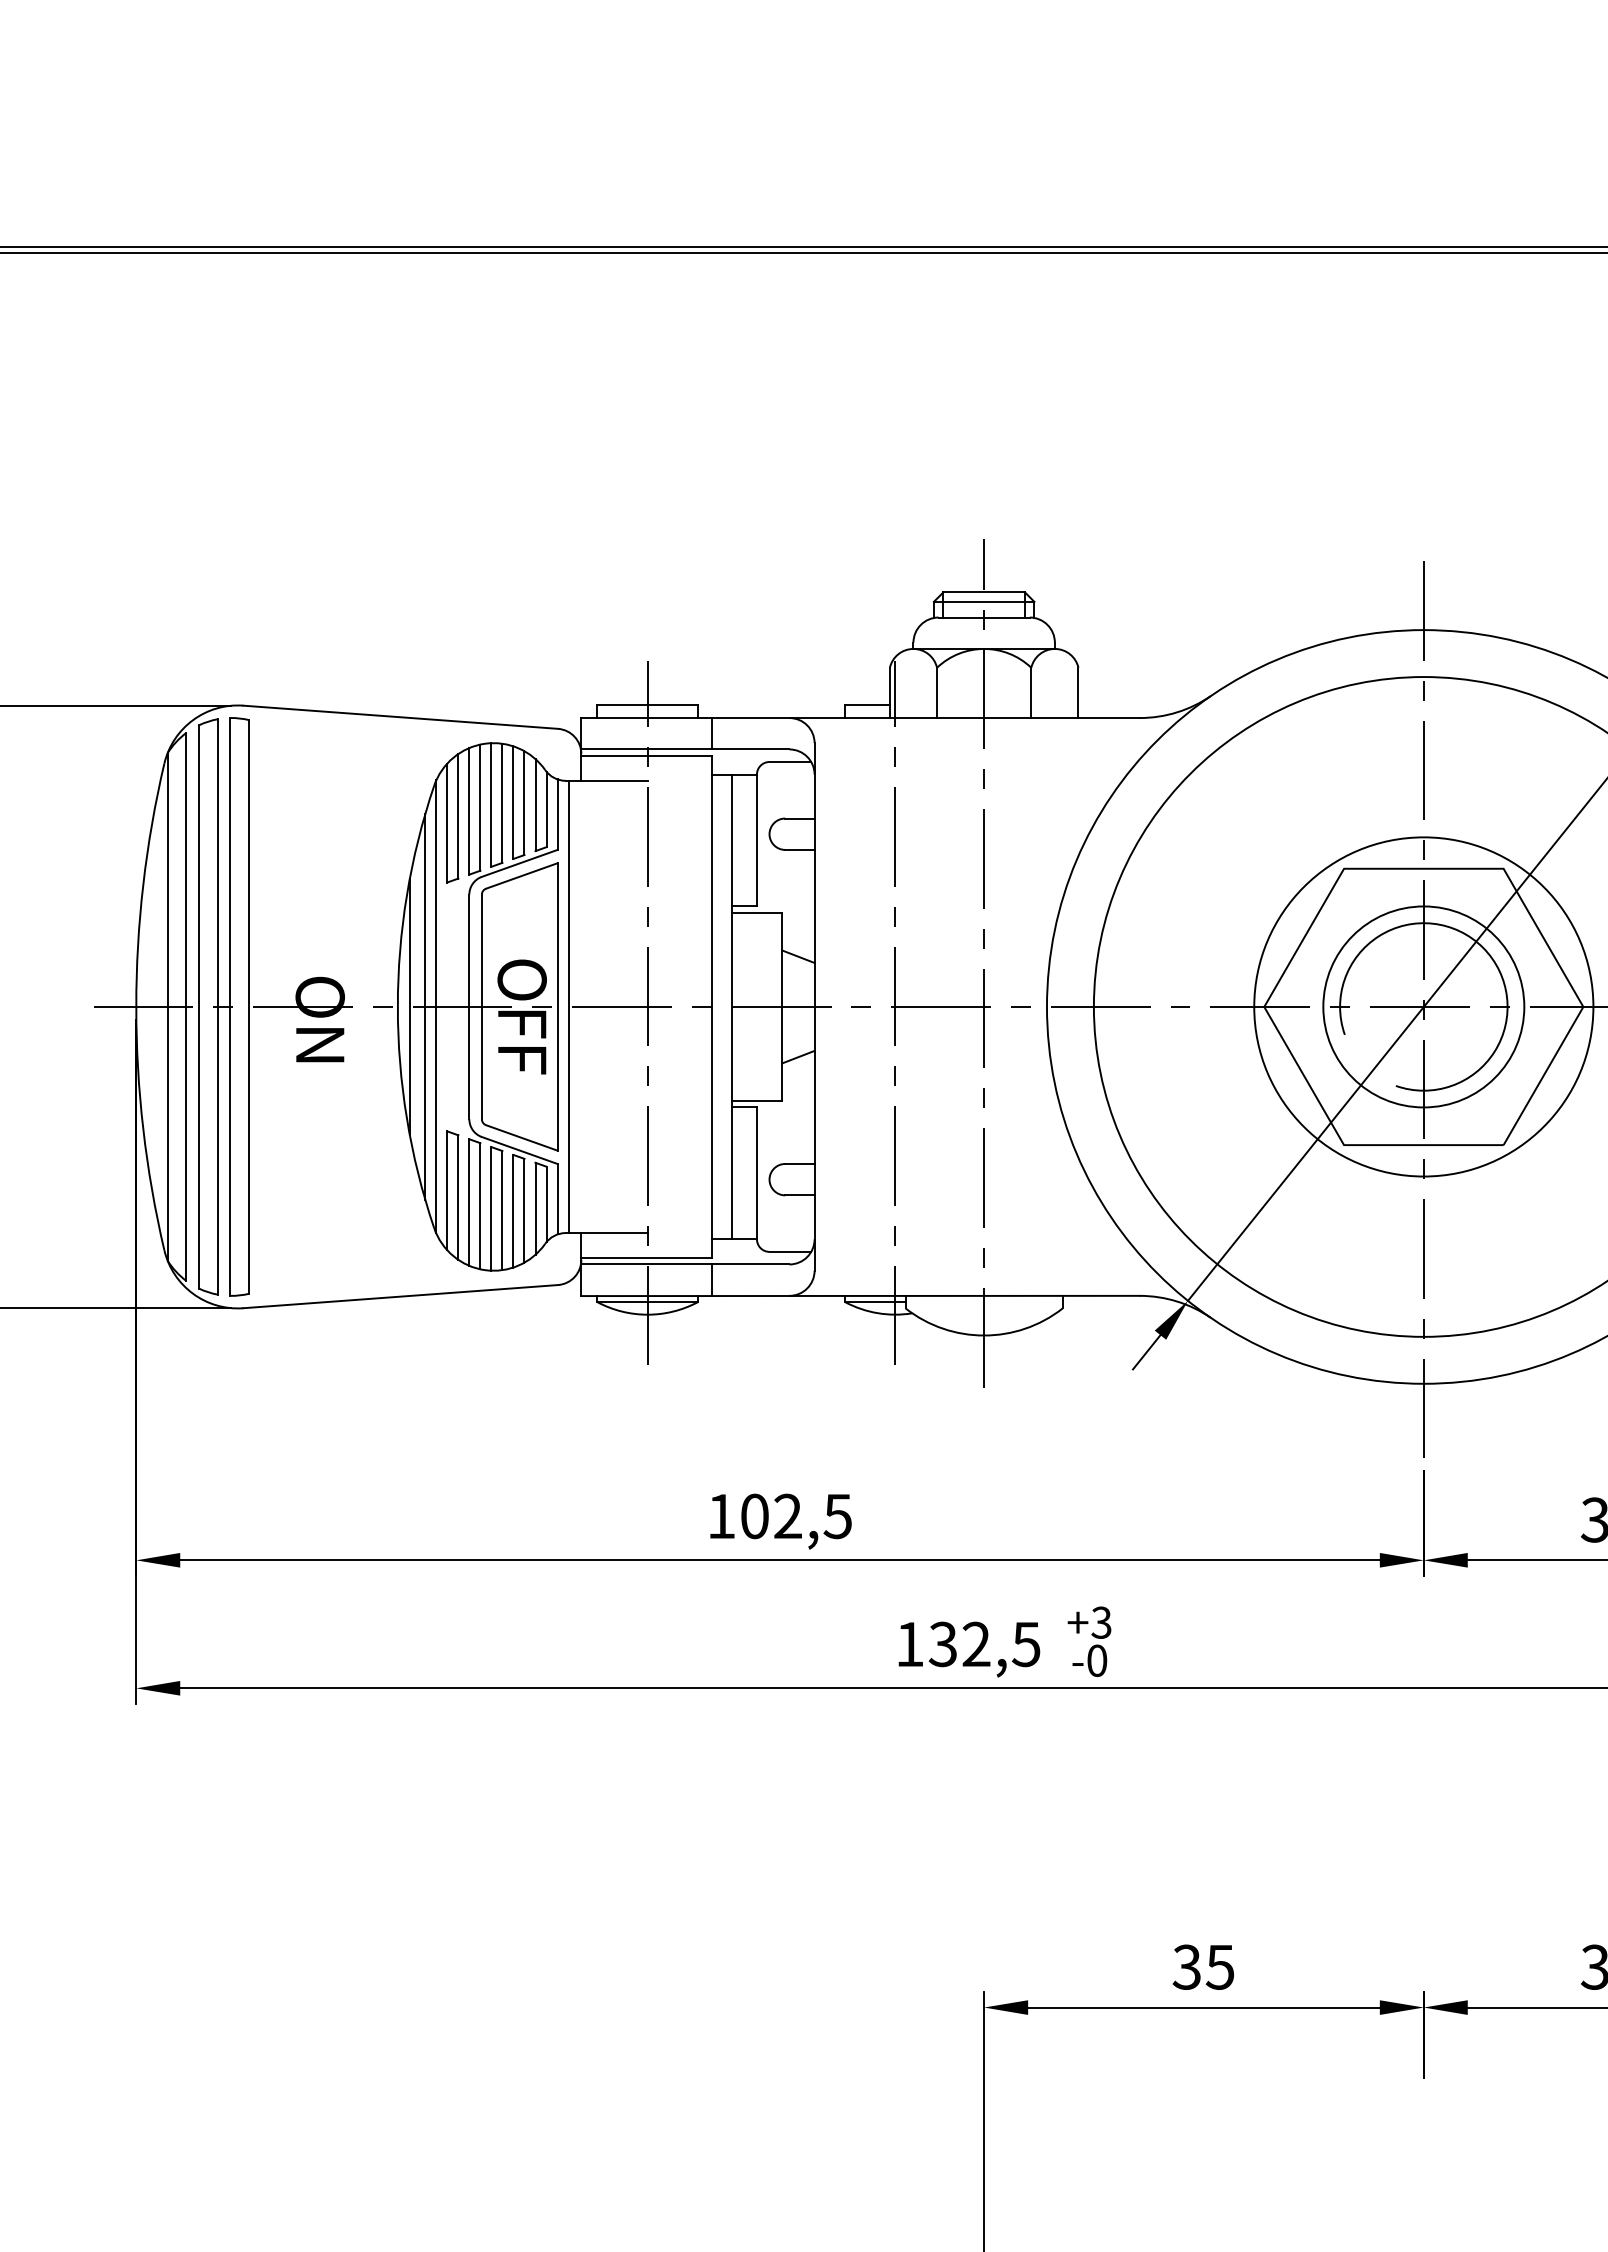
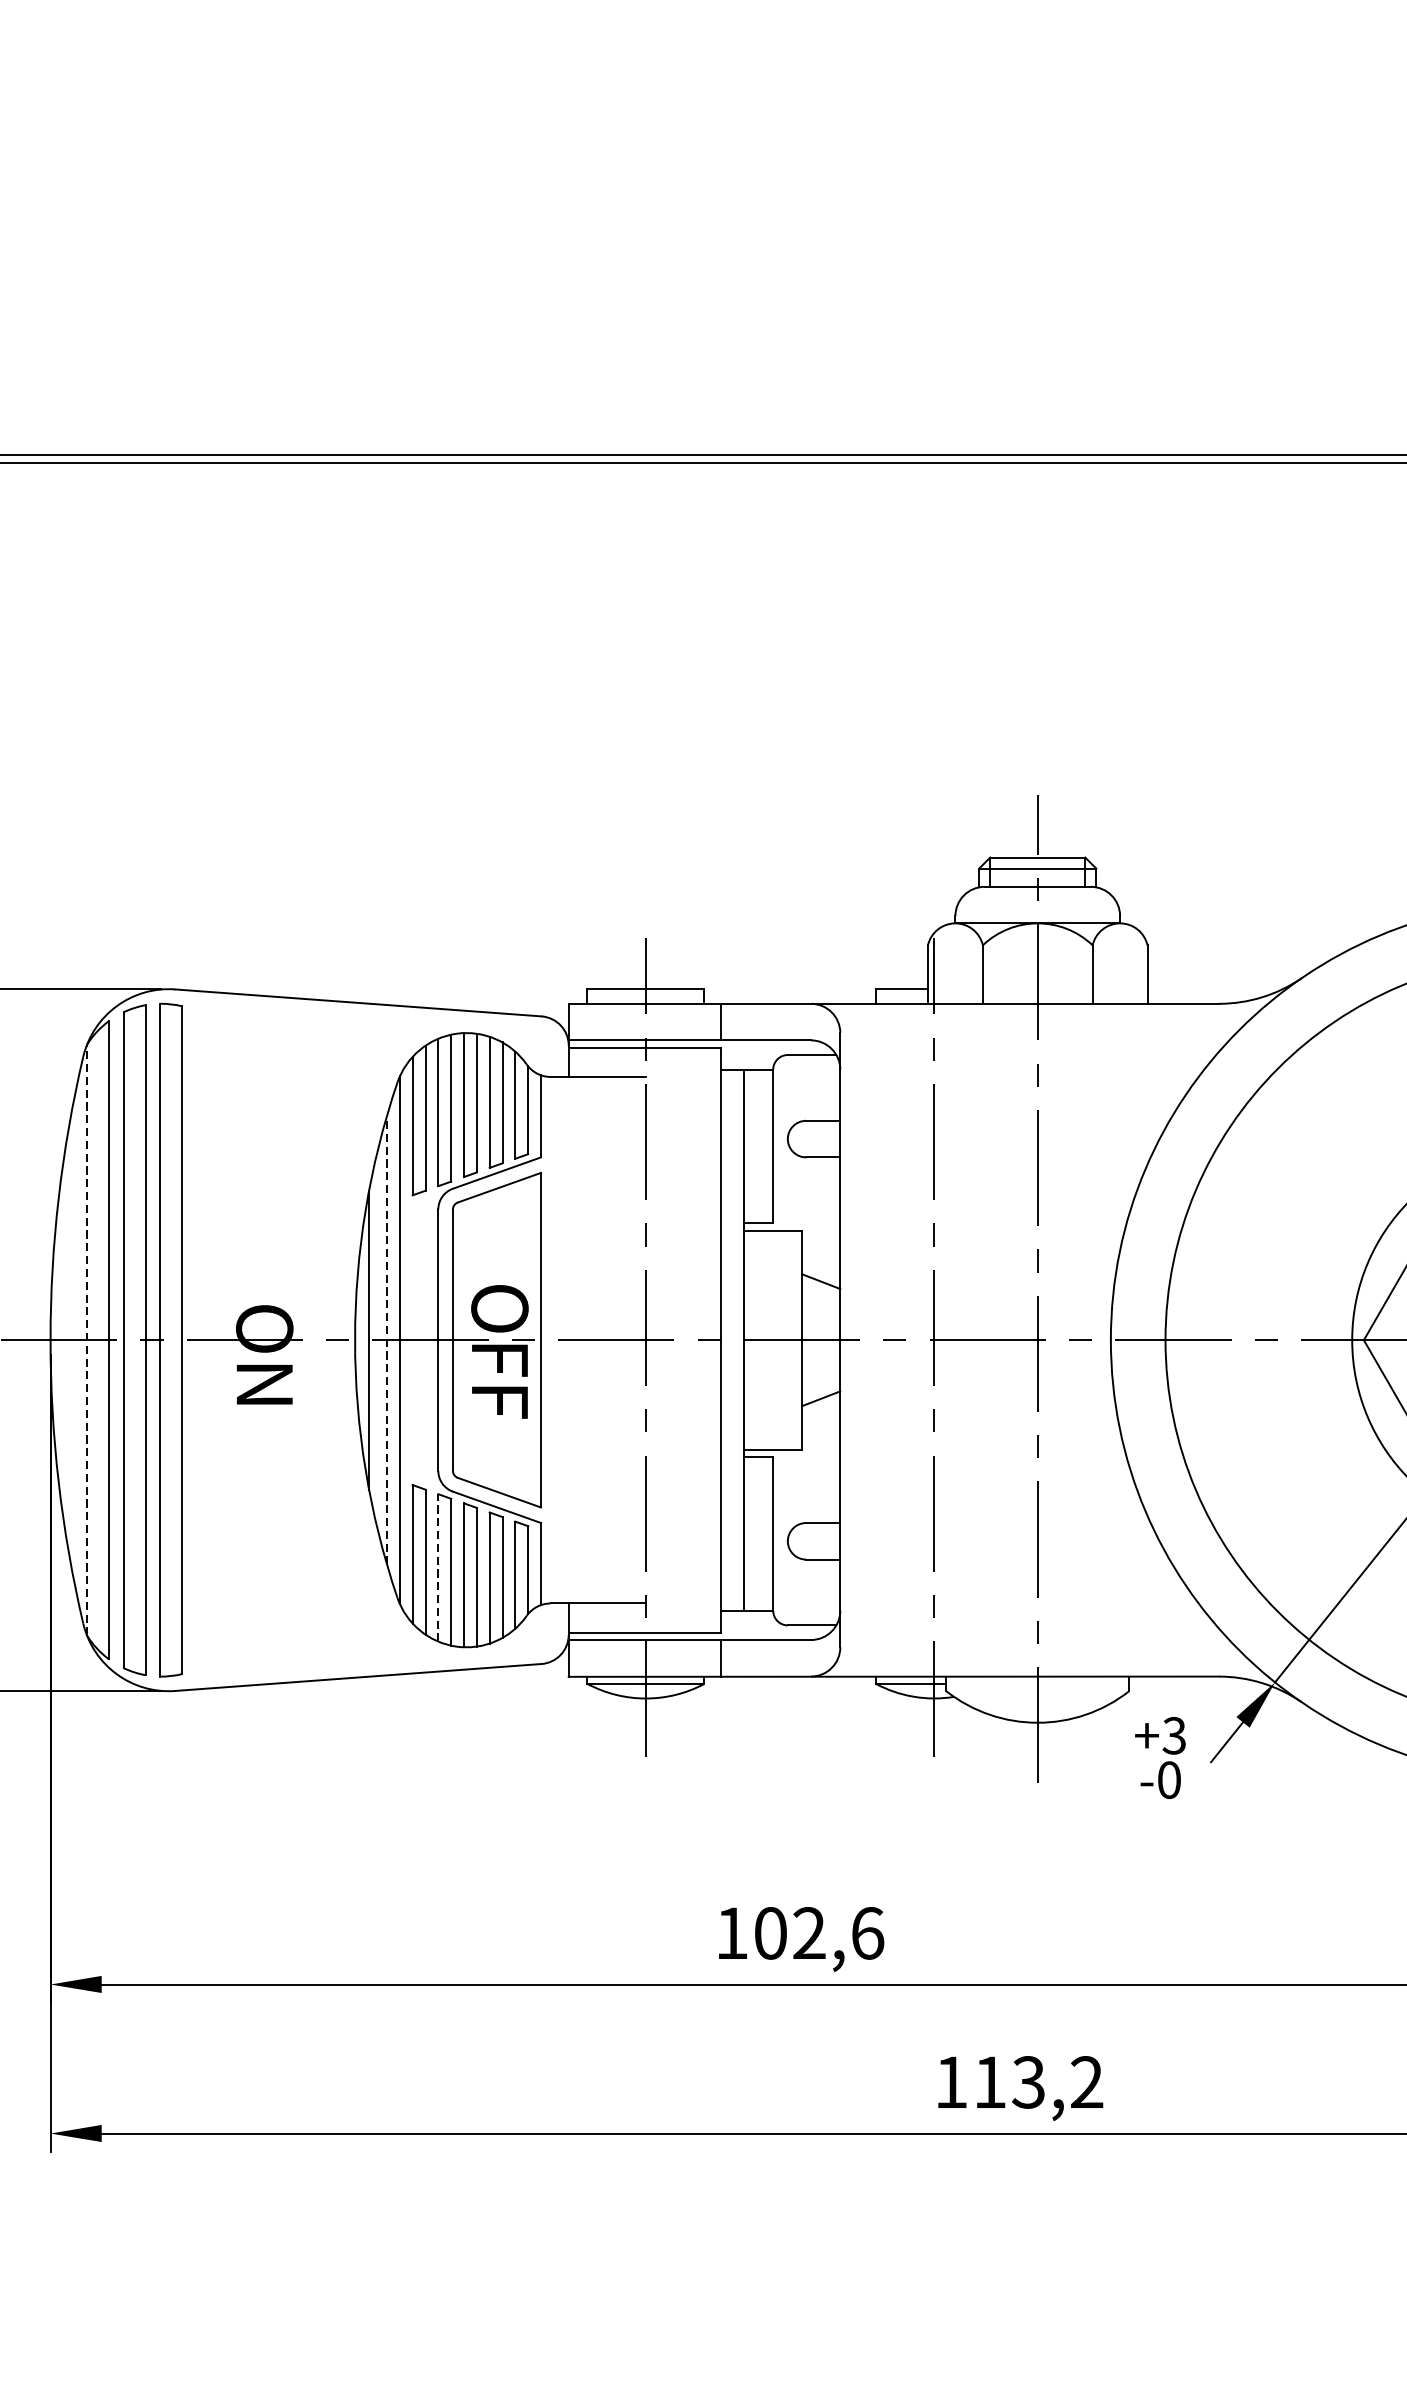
line: (167, 1006) -> (86, 1339), solid -> dashed
line: (425, 1006) -> (387, 1339), solid -> dashed
line: (568, 1006) -> (553, 1339), removed
line: (469, 1202) -> (438, 1567), solid -> dashed
text: (837, 1516) -> (866, 1933), 102,5 -> 102,6
text: (1089, 1641) -> (1160, 1757), moved
text: (984, 1644) -> (1038, 2082), 132,5 -> 113,2

